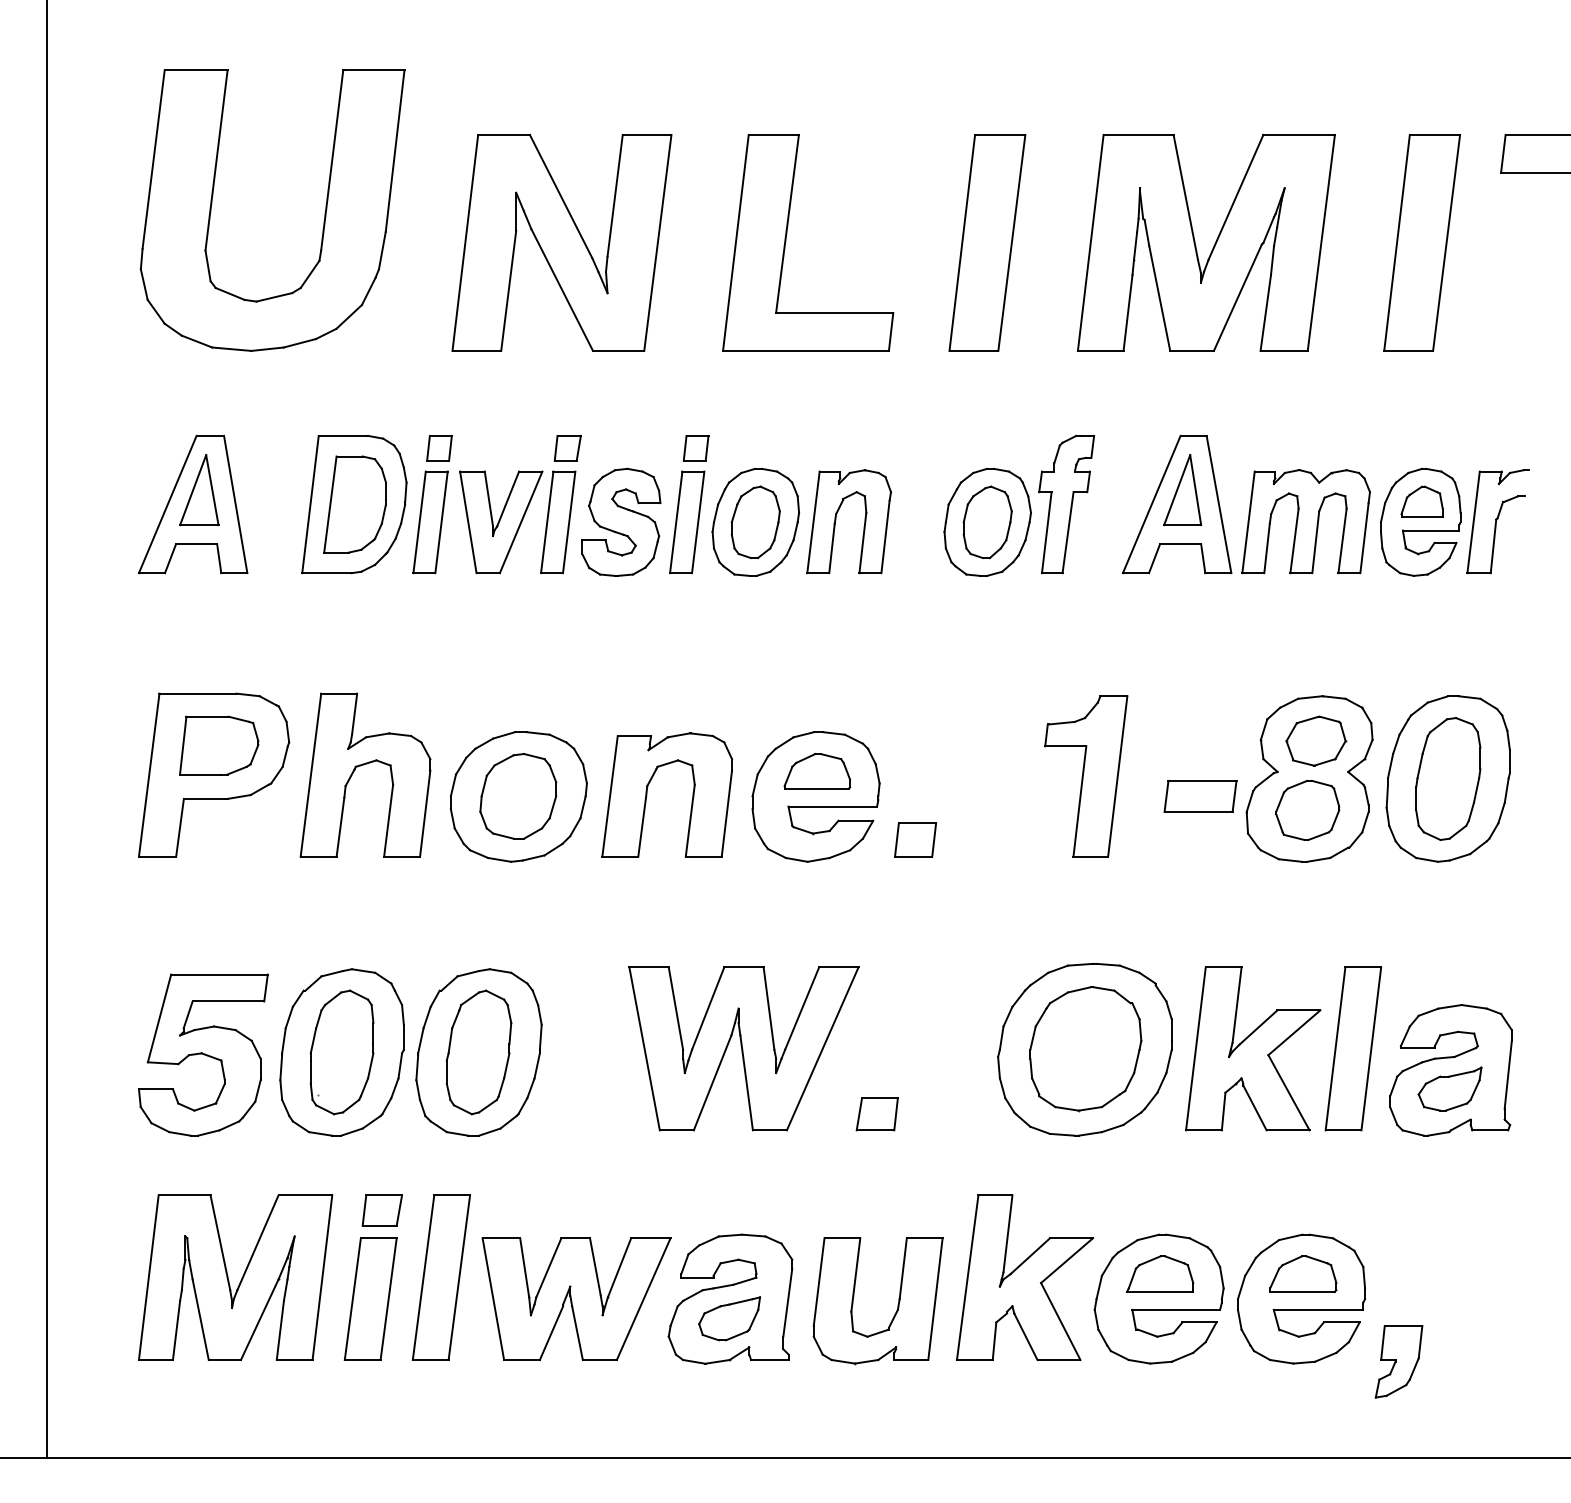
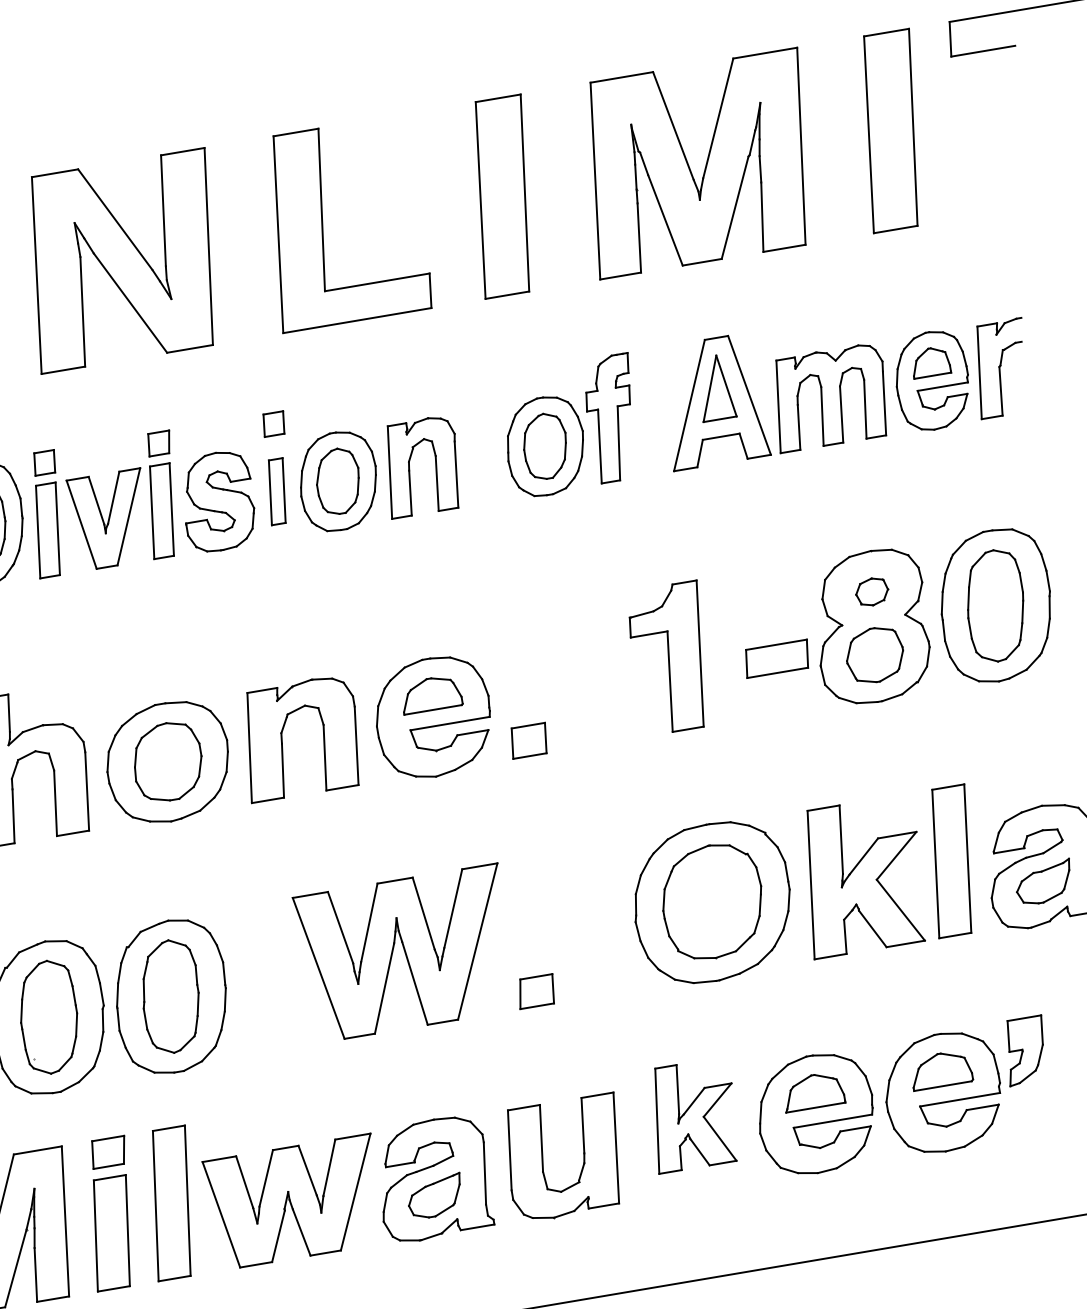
part: (687, 522) -> (277, 491), size x0.7
part: (1316, 740) -> (872, 591), size x0.6
part: (1025, 1277) -> (693, 1115), size x0.7
part: (1398, 1361) -> (1025, 1050), moved

